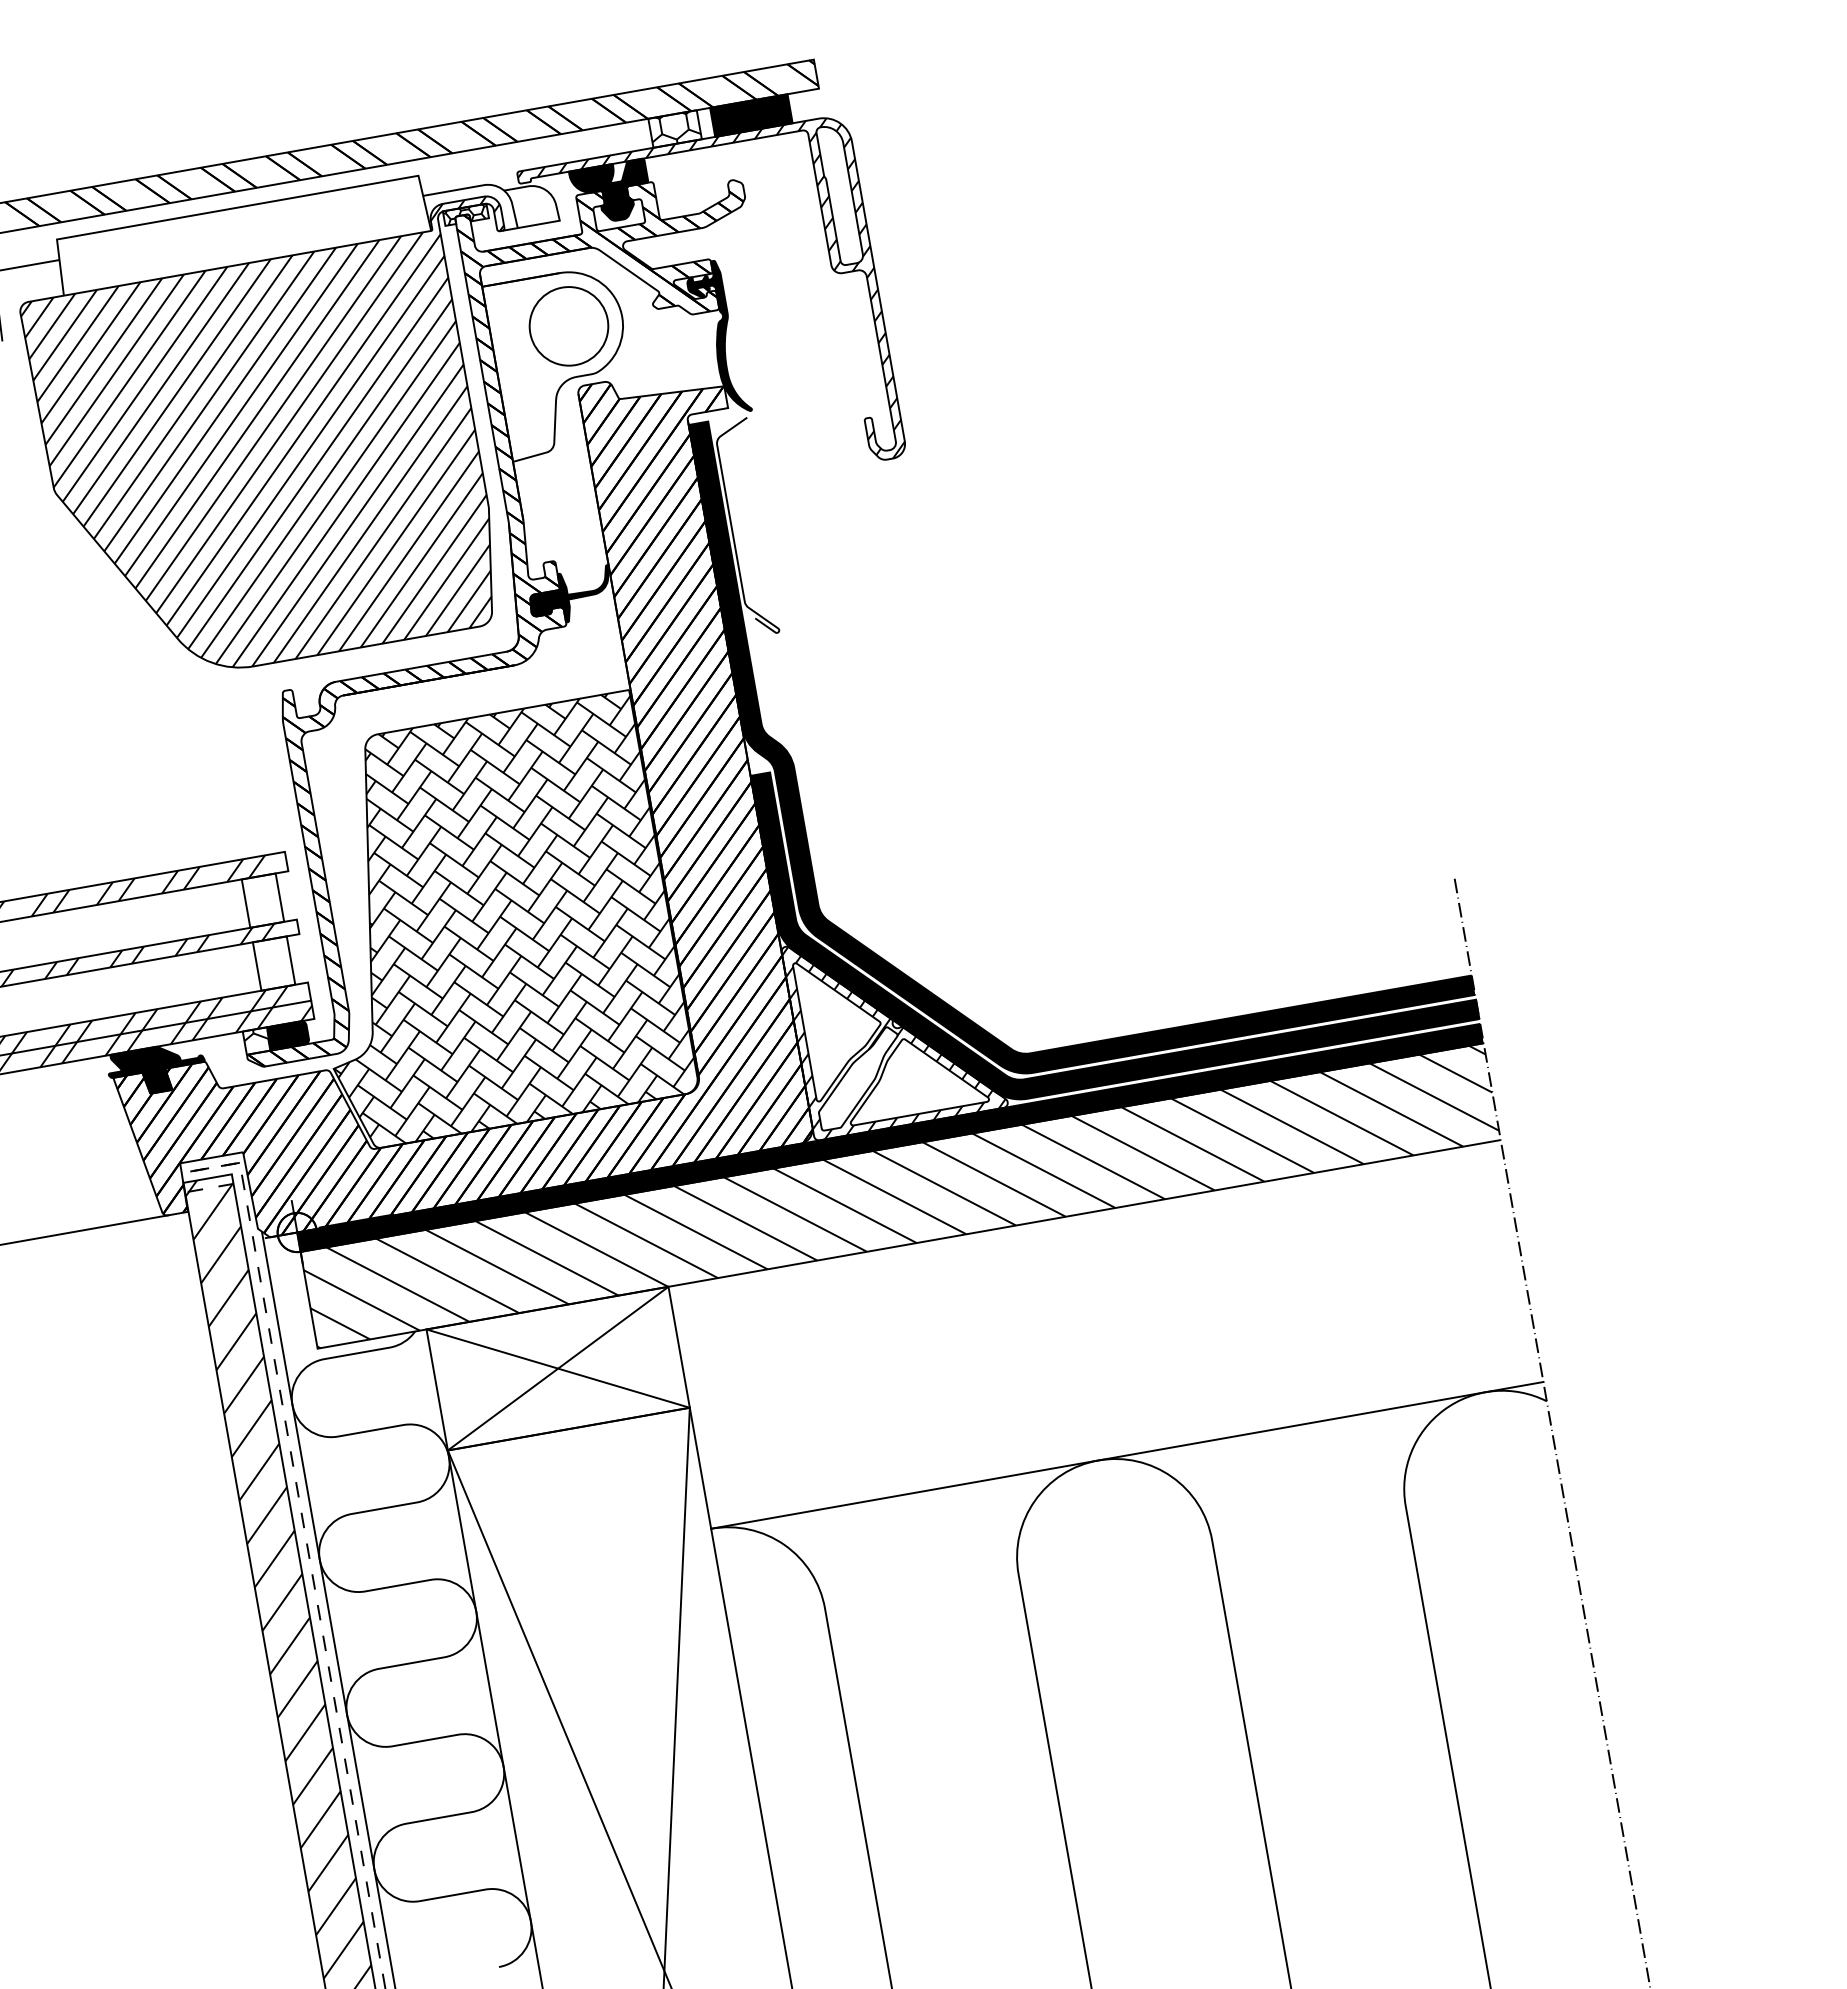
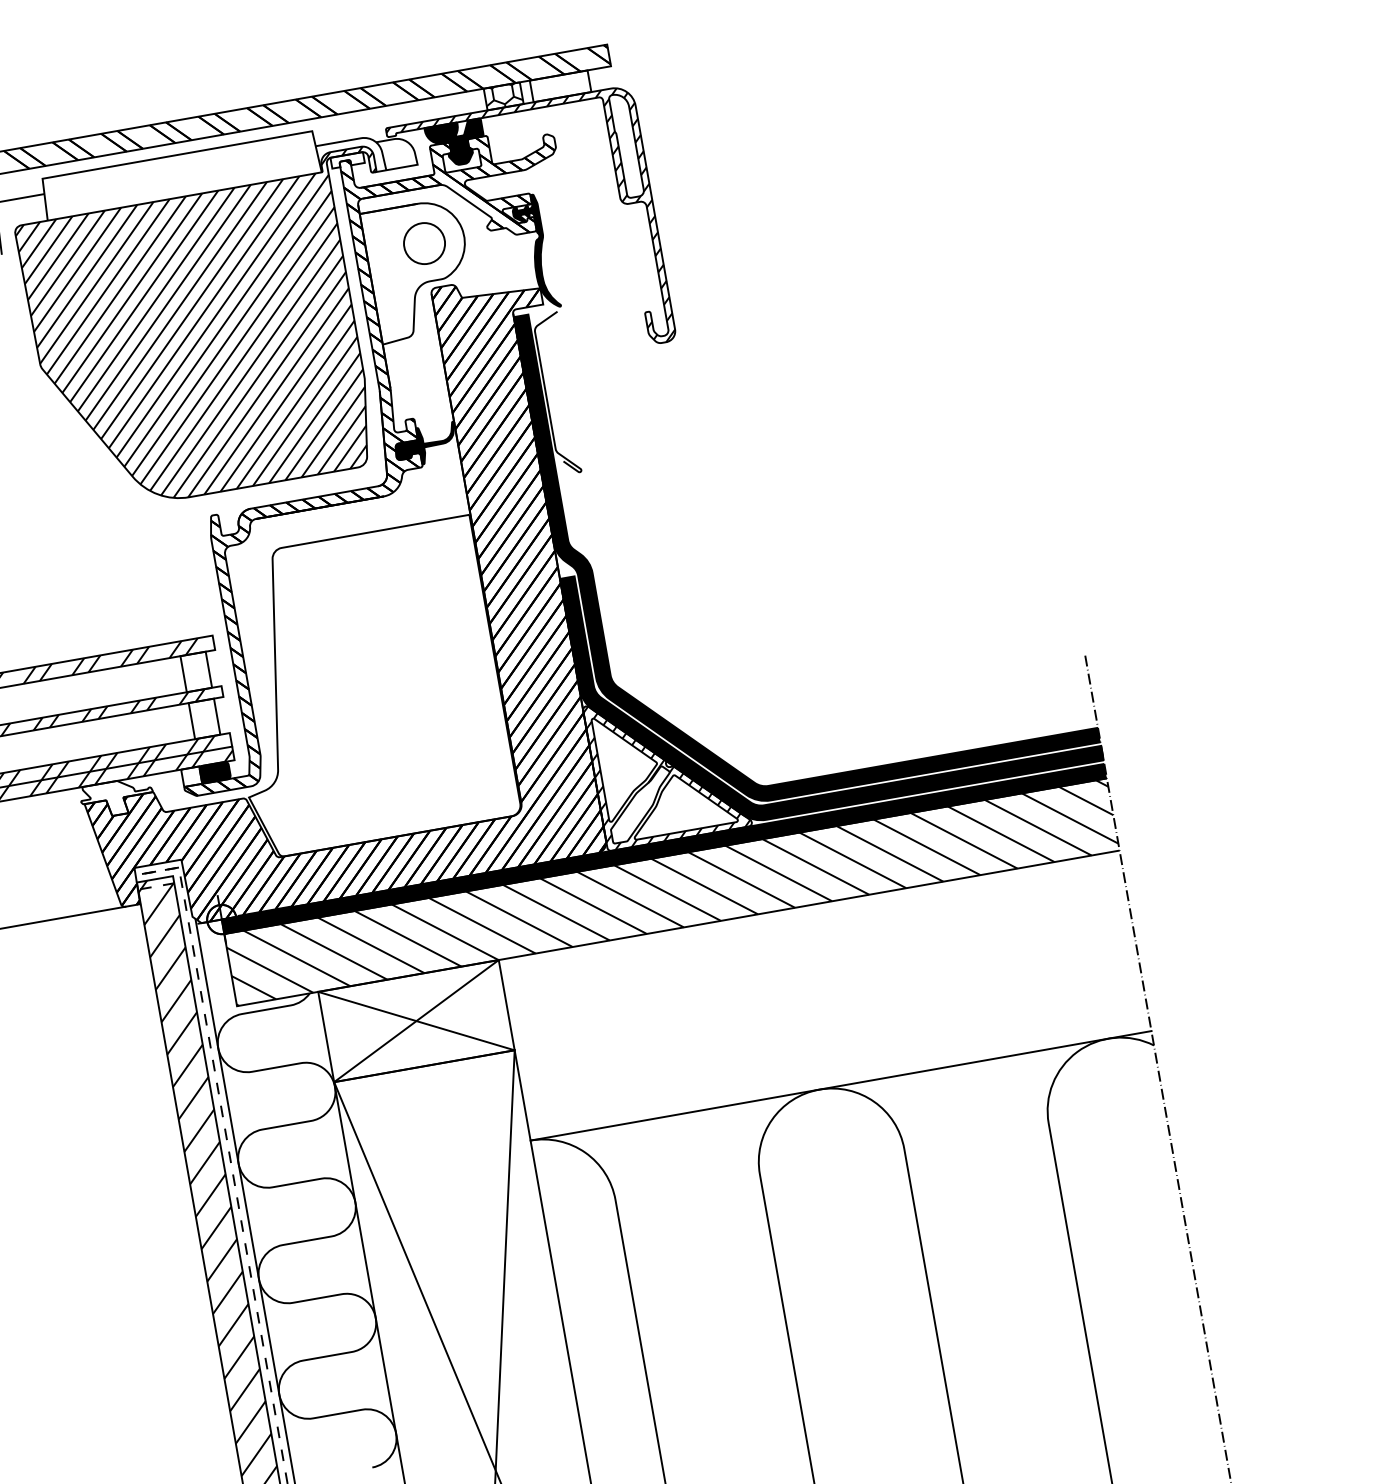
fill: (751, 115) -> (560, 86), removed
hatch: (464, 214) -> (346, 160), removed
circle: (568, 326) -> (424, 243), size x0.7
hatch: (513, 918) -> (383, 685), removed
hatch: (257, 1039) -> (192, 775), removed
fill: (156, 1069) -> (116, 797), removed

